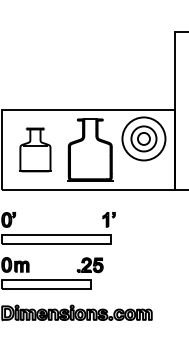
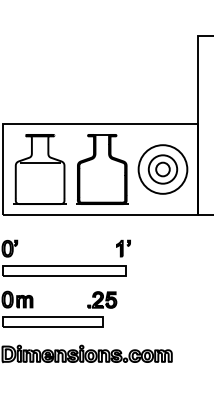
part: (143, 138) -> (162, 169), moved
part: (35, 149) -> (40, 169), size x1.43

